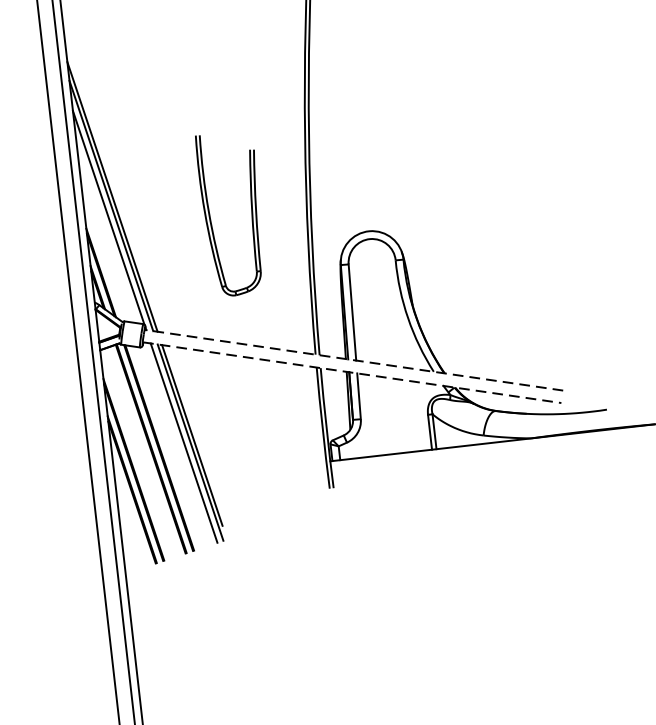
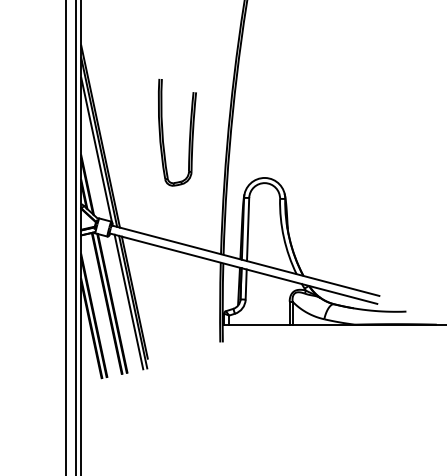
part: (250, 211) -> (189, 132), moved
line: (353, 359) -> (245, 260), dashed -> solid
line: (353, 372) -> (244, 268), dashed -> solid

